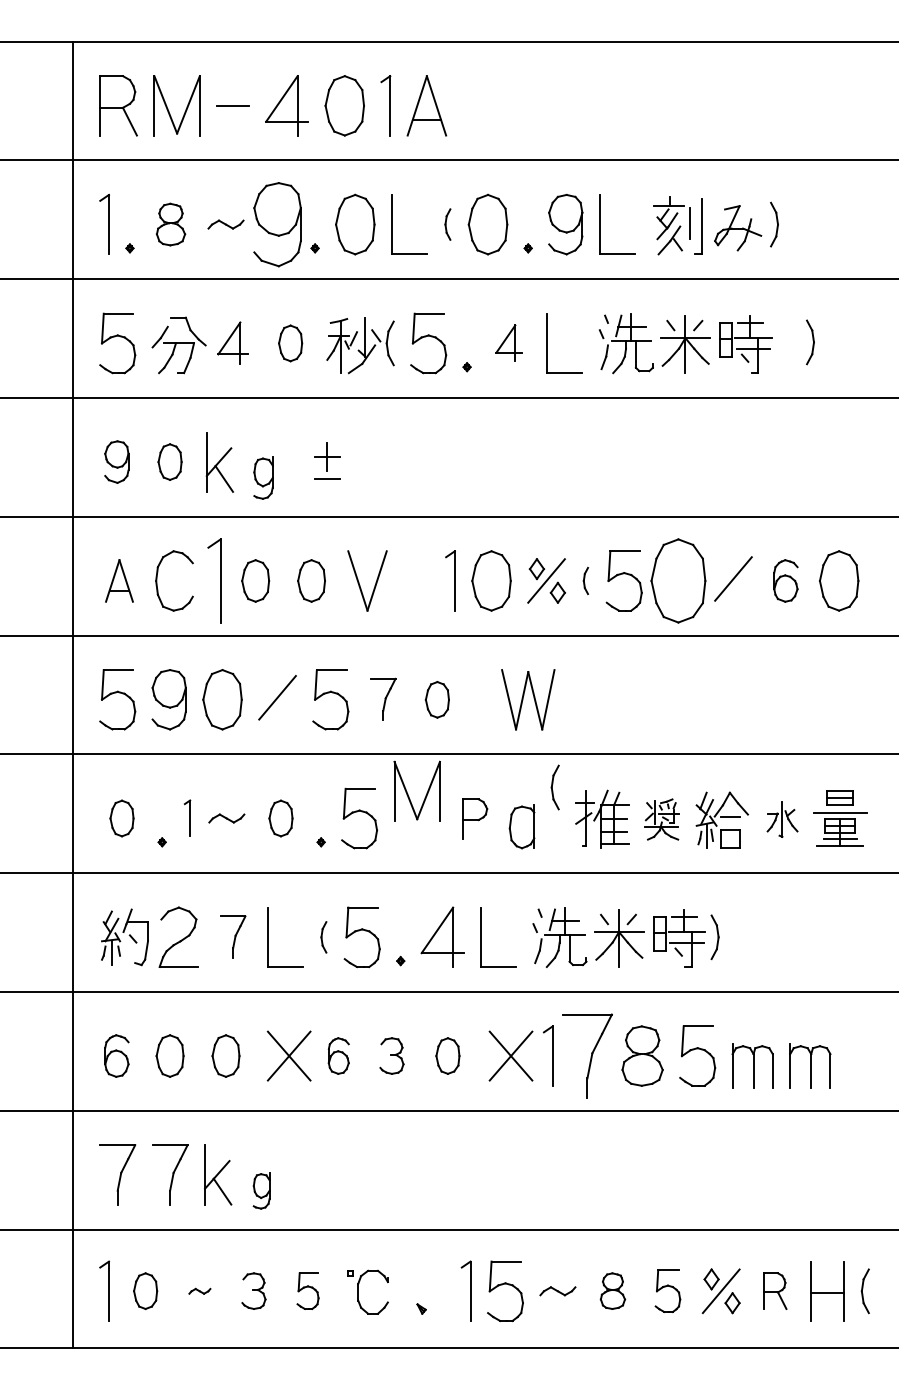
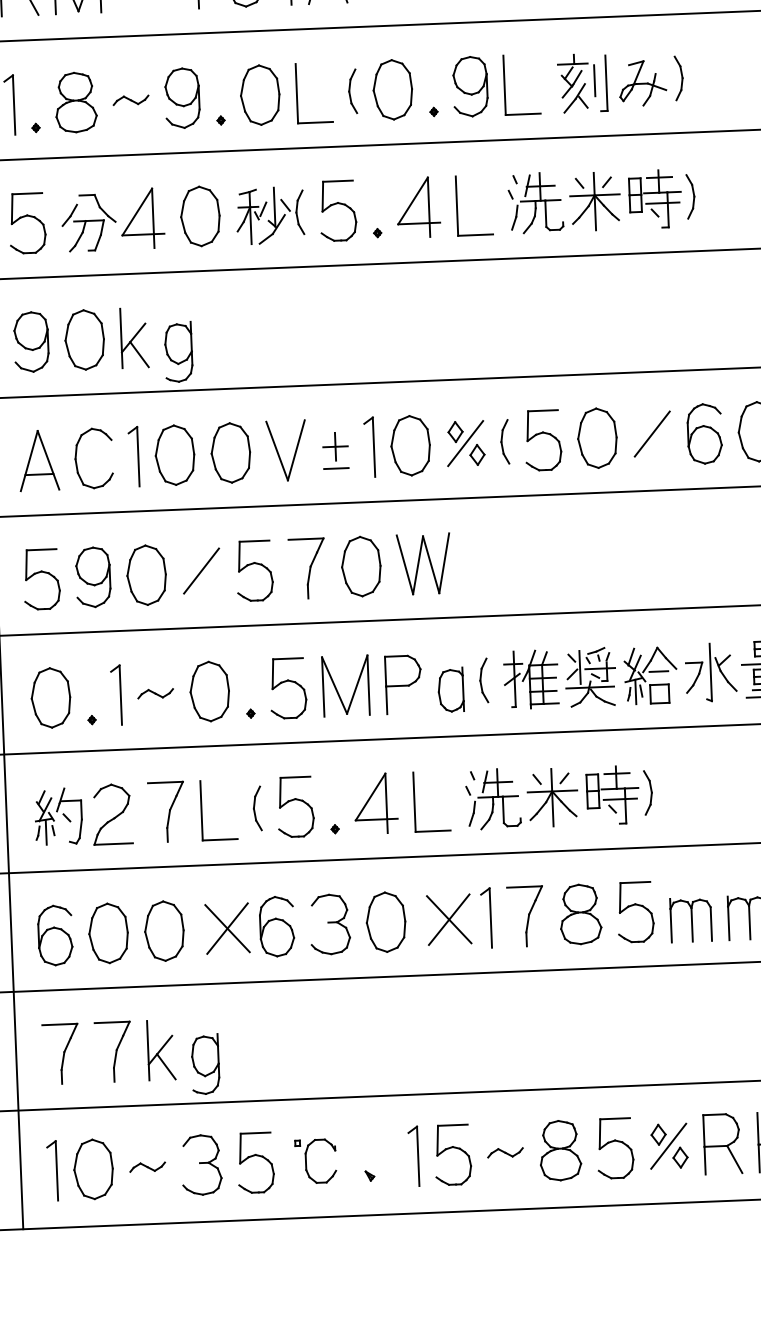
part: (170, 224) -> (75, 102), size x1.43
part: (277, 224) -> (182, 98), size x0.71
part: (447, 224) -> (352, 91), size x1.43
part: (232, 342) -> (142, 217), size x1.43
part: (508, 342) -> (418, 206), size x1.67
part: (810, 342) -> (690, 196), moved
part: (290, 343) -> (200, 216), size x1.67
part: (327, 460) -> (335, 450), moved
part: (116, 461) -> (31, 341), size x1.43
part: (169, 461) -> (84, 339), size x1.67
part: (263, 477) -> (178, 351), size x1.43
part: (119, 580) -> (38, 460), size x1.43
part: (214, 580) -> (133, 456), size x0.71
part: (255, 580) -> (174, 454), size x1.43
part: (311, 580) -> (230, 452), size x1.43
part: (585, 580) -> (504, 441), size x1.67
part: (678, 580) -> (597, 437), size x0.71
part: (785, 580) -> (704, 433), size x1.43
part: (383, 699) -> (307, 568), size x1.43
part: (437, 699) -> (361, 566), size x1.67
part: (528, 699) -> (424, 563), moved
part: (554, 787) -> (483, 680), moved
part: (408, 794) -> (337, 689), moved
part: (187, 817) -> (116, 694), size x1.67
part: (121, 818) -> (50, 697), size x1.67
part: (280, 818) -> (209, 691), size x1.67
part: (474, 818) -> (403, 683), size x1.43
part: (661, 819) -> (590, 677), size x1.43
part: (782, 819) -> (710, 672), size x1.67
part: (233, 936) -> (167, 811), size x1.43
part: (323, 937) -> (257, 808), size x1.43
part: (116, 1055) -> (54, 934), size x1.43
part: (169, 1055) -> (107, 932), size x1.43
part: (225, 1055) -> (163, 930), size x1.43
part: (338, 1055) -> (276, 926), size x1.67
part: (391, 1055) -> (329, 923), size x1.67
part: (447, 1055) -> (385, 921), size x1.67
part: (587, 1055) -> (525, 916), size x0.71
part: (261, 1190) -> (205, 1064), size x1.67
part: (145, 1290) -> (93, 1168), size x1.67
part: (253, 1290) -> (201, 1164), size x1.67
part: (307, 1290) -> (255, 1162), size x1.67
part: (612, 1290) -> (559, 1149), size x1.67
part: (667, 1290) -> (614, 1147), size x1.43
part: (775, 1290) -> (722, 1143), size x1.67
part: (199, 1291) -> (147, 1167), size x1.67

